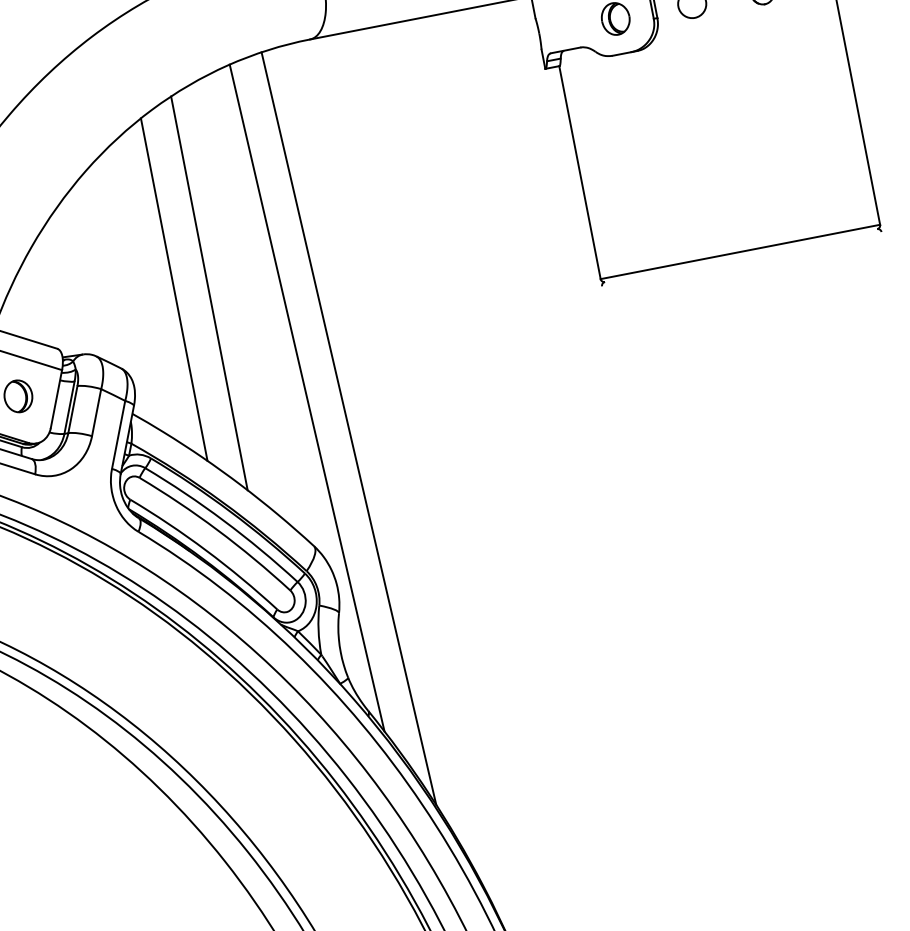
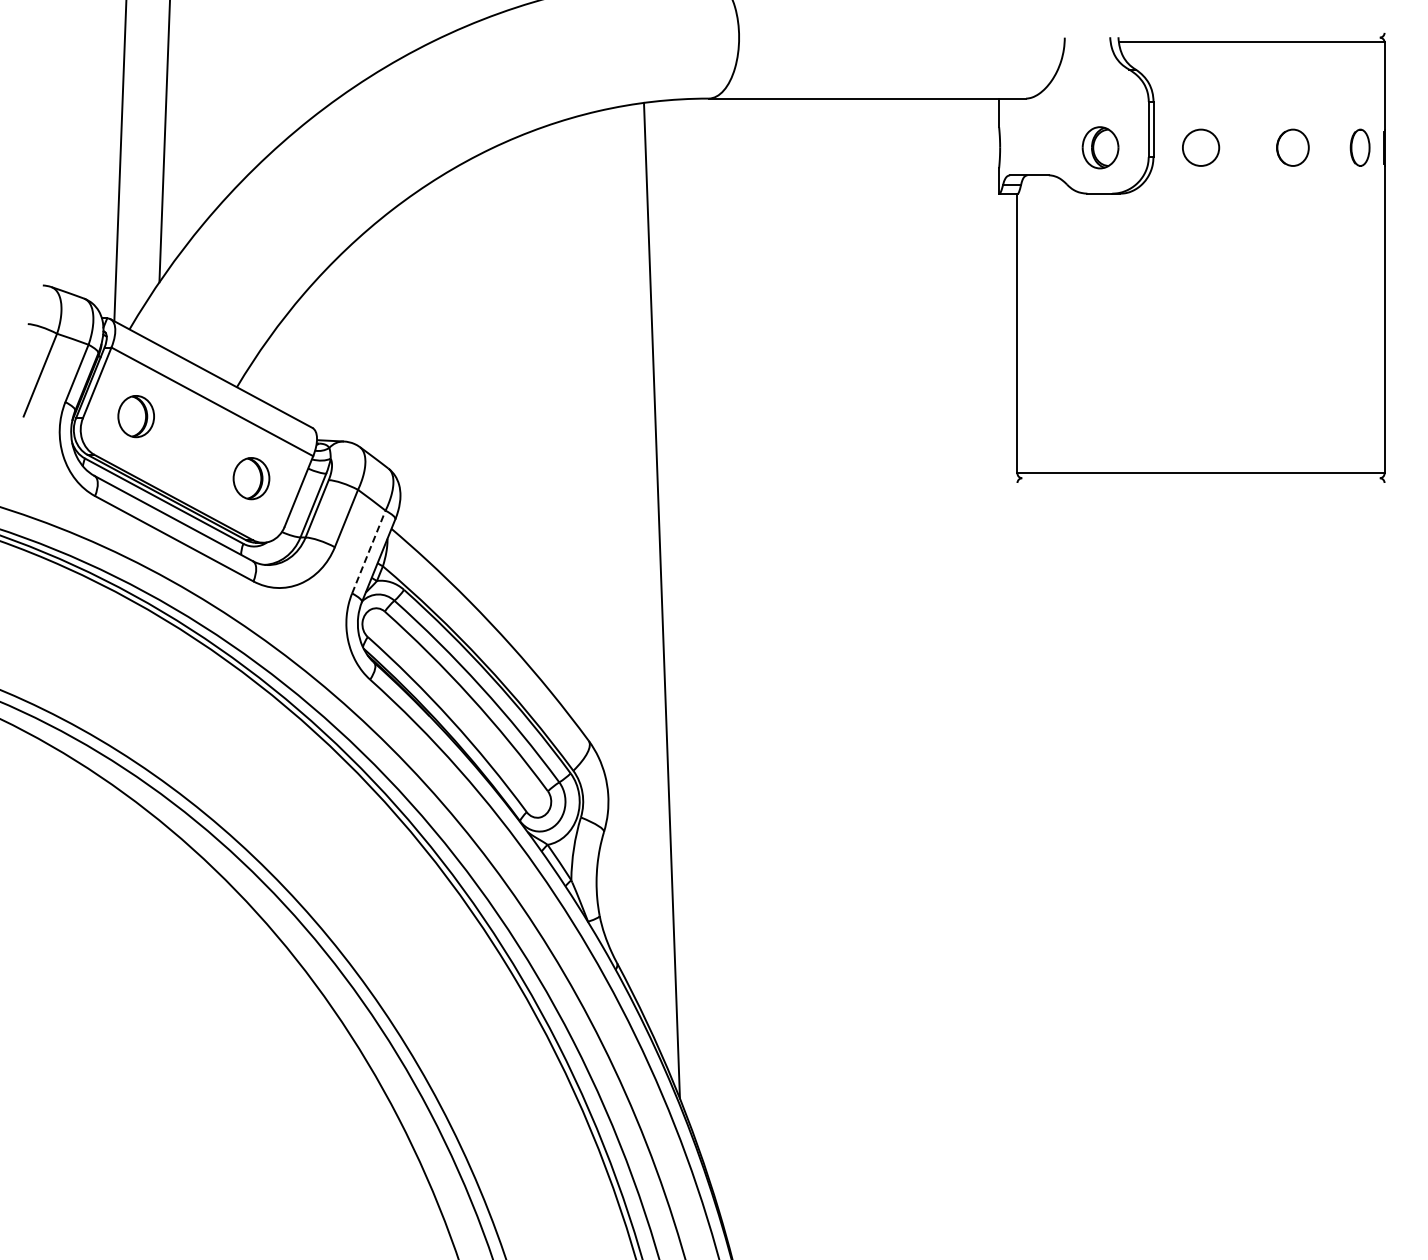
line: (174, 289) -> (475, 381), removed
line: (209, 292) -> (518, 394), removed
line: (307, 397) -> (616, 551), removed
line: (118, 435) -> (368, 552), solid -> dashed

